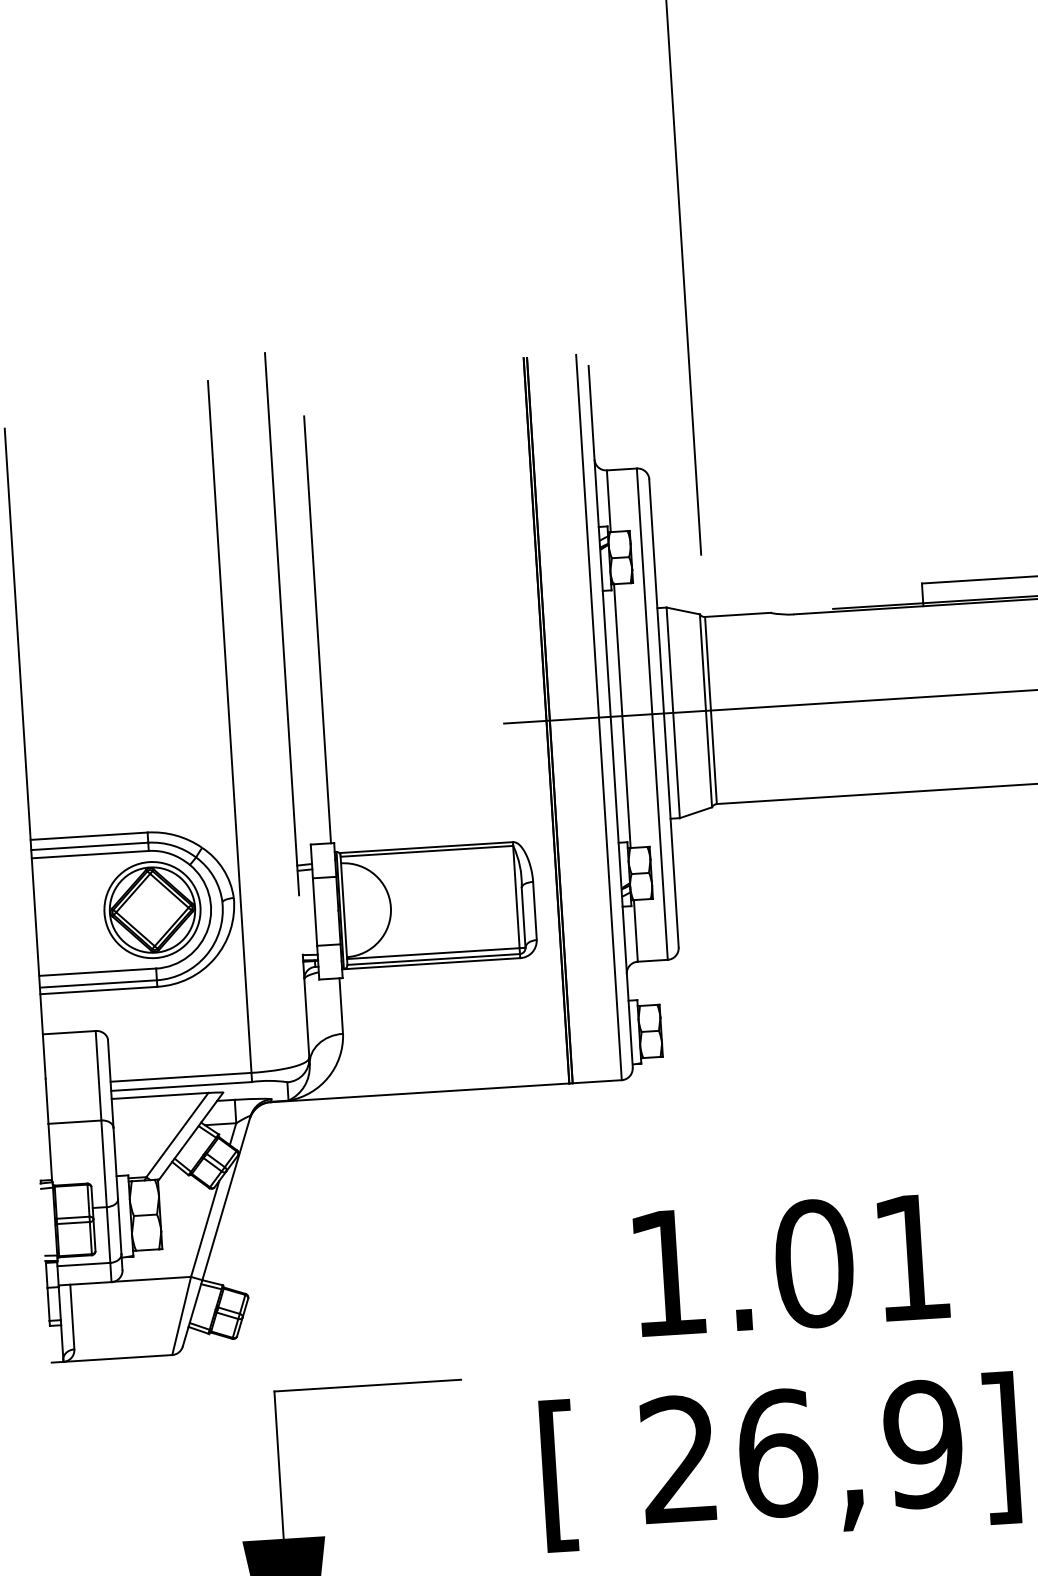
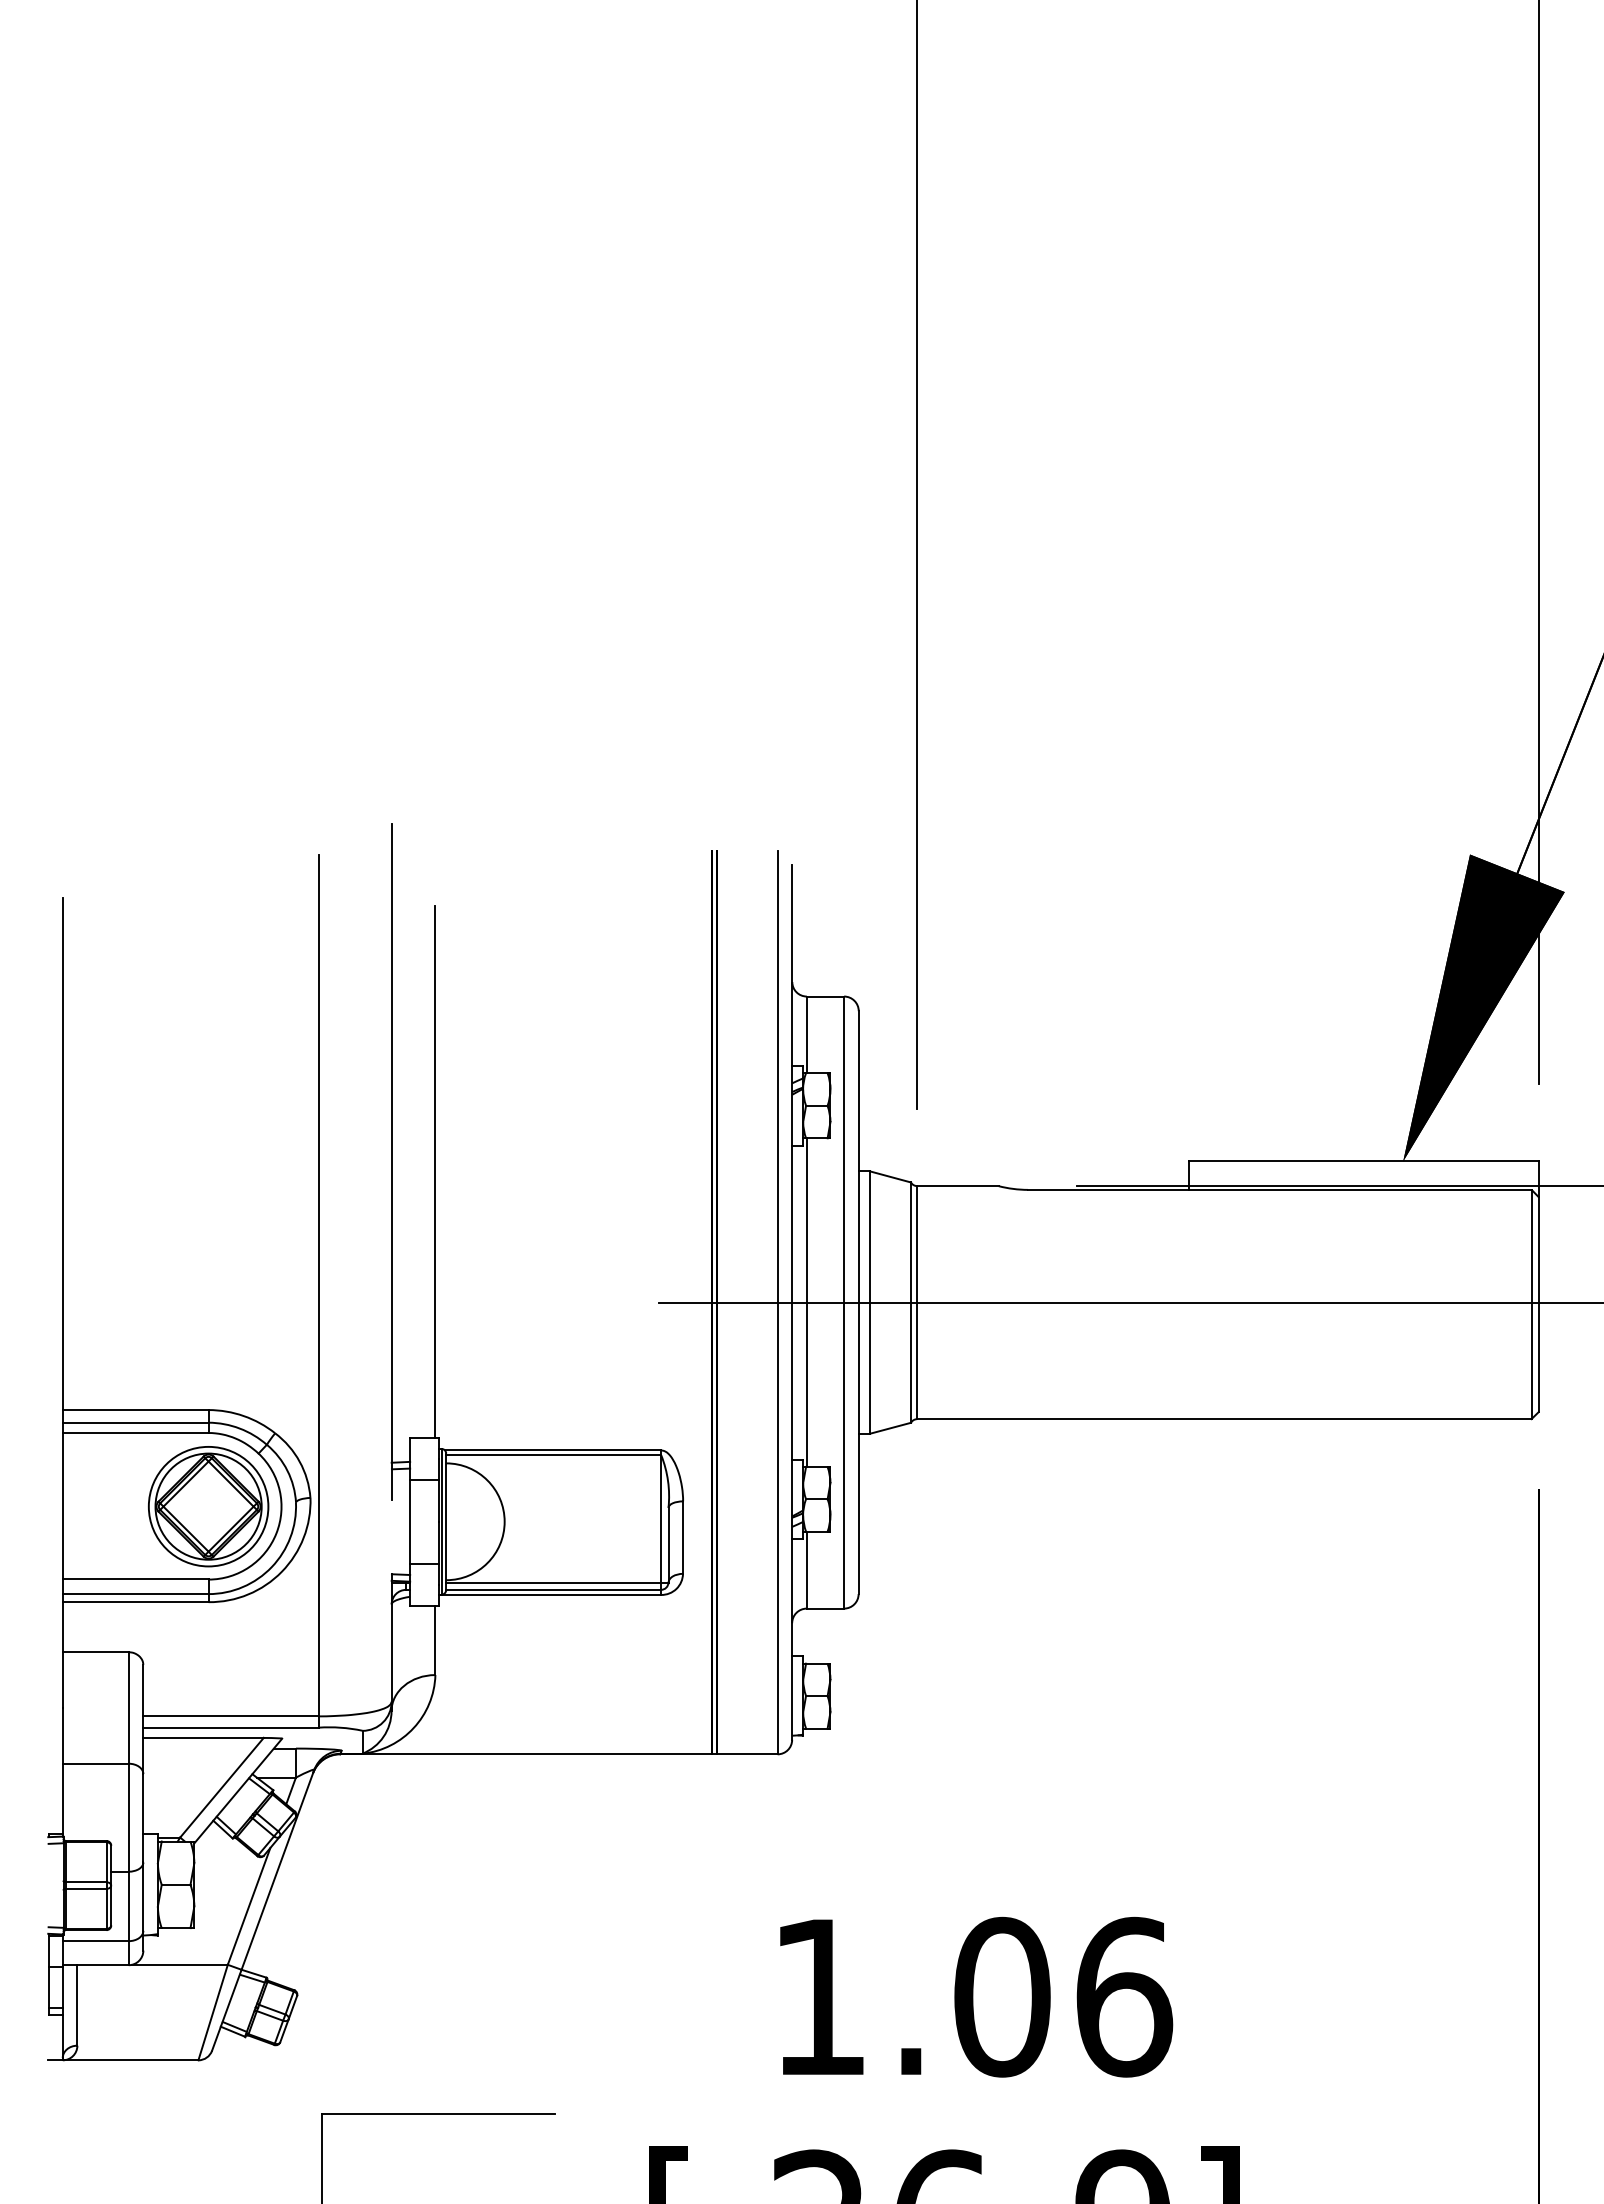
text: (912, 1257) -> (1124, 1996), 1.01 -> 1.06

